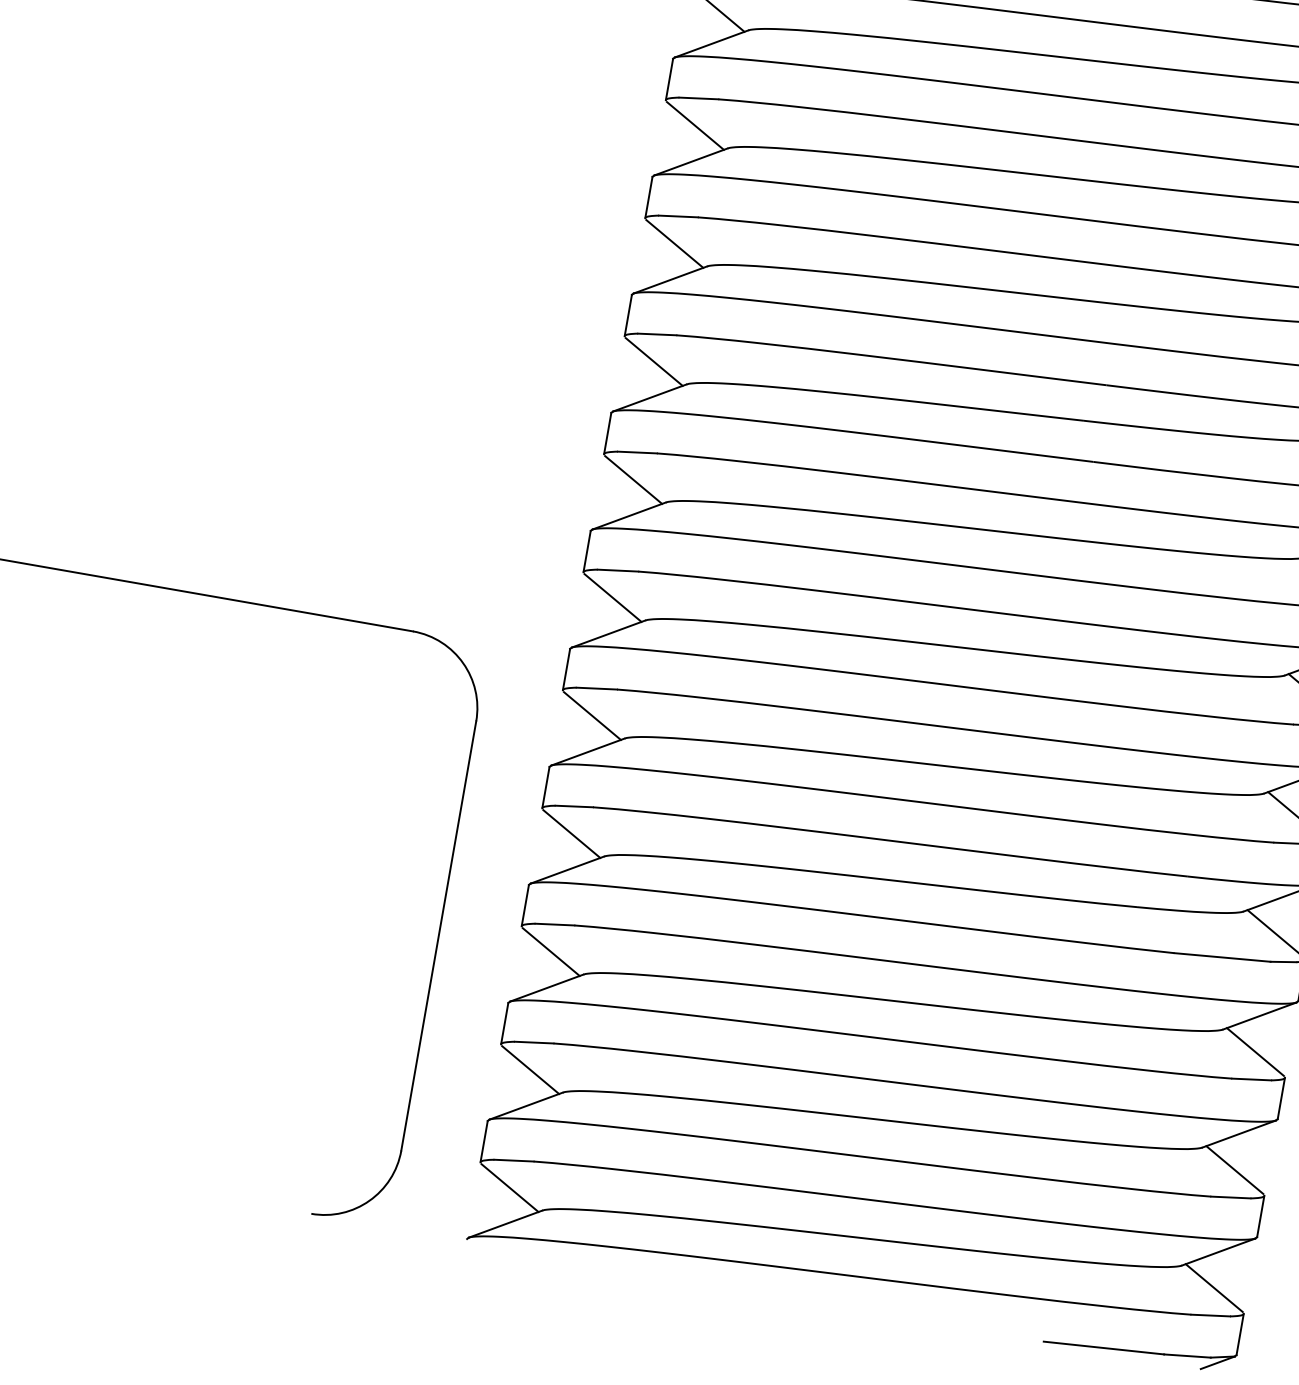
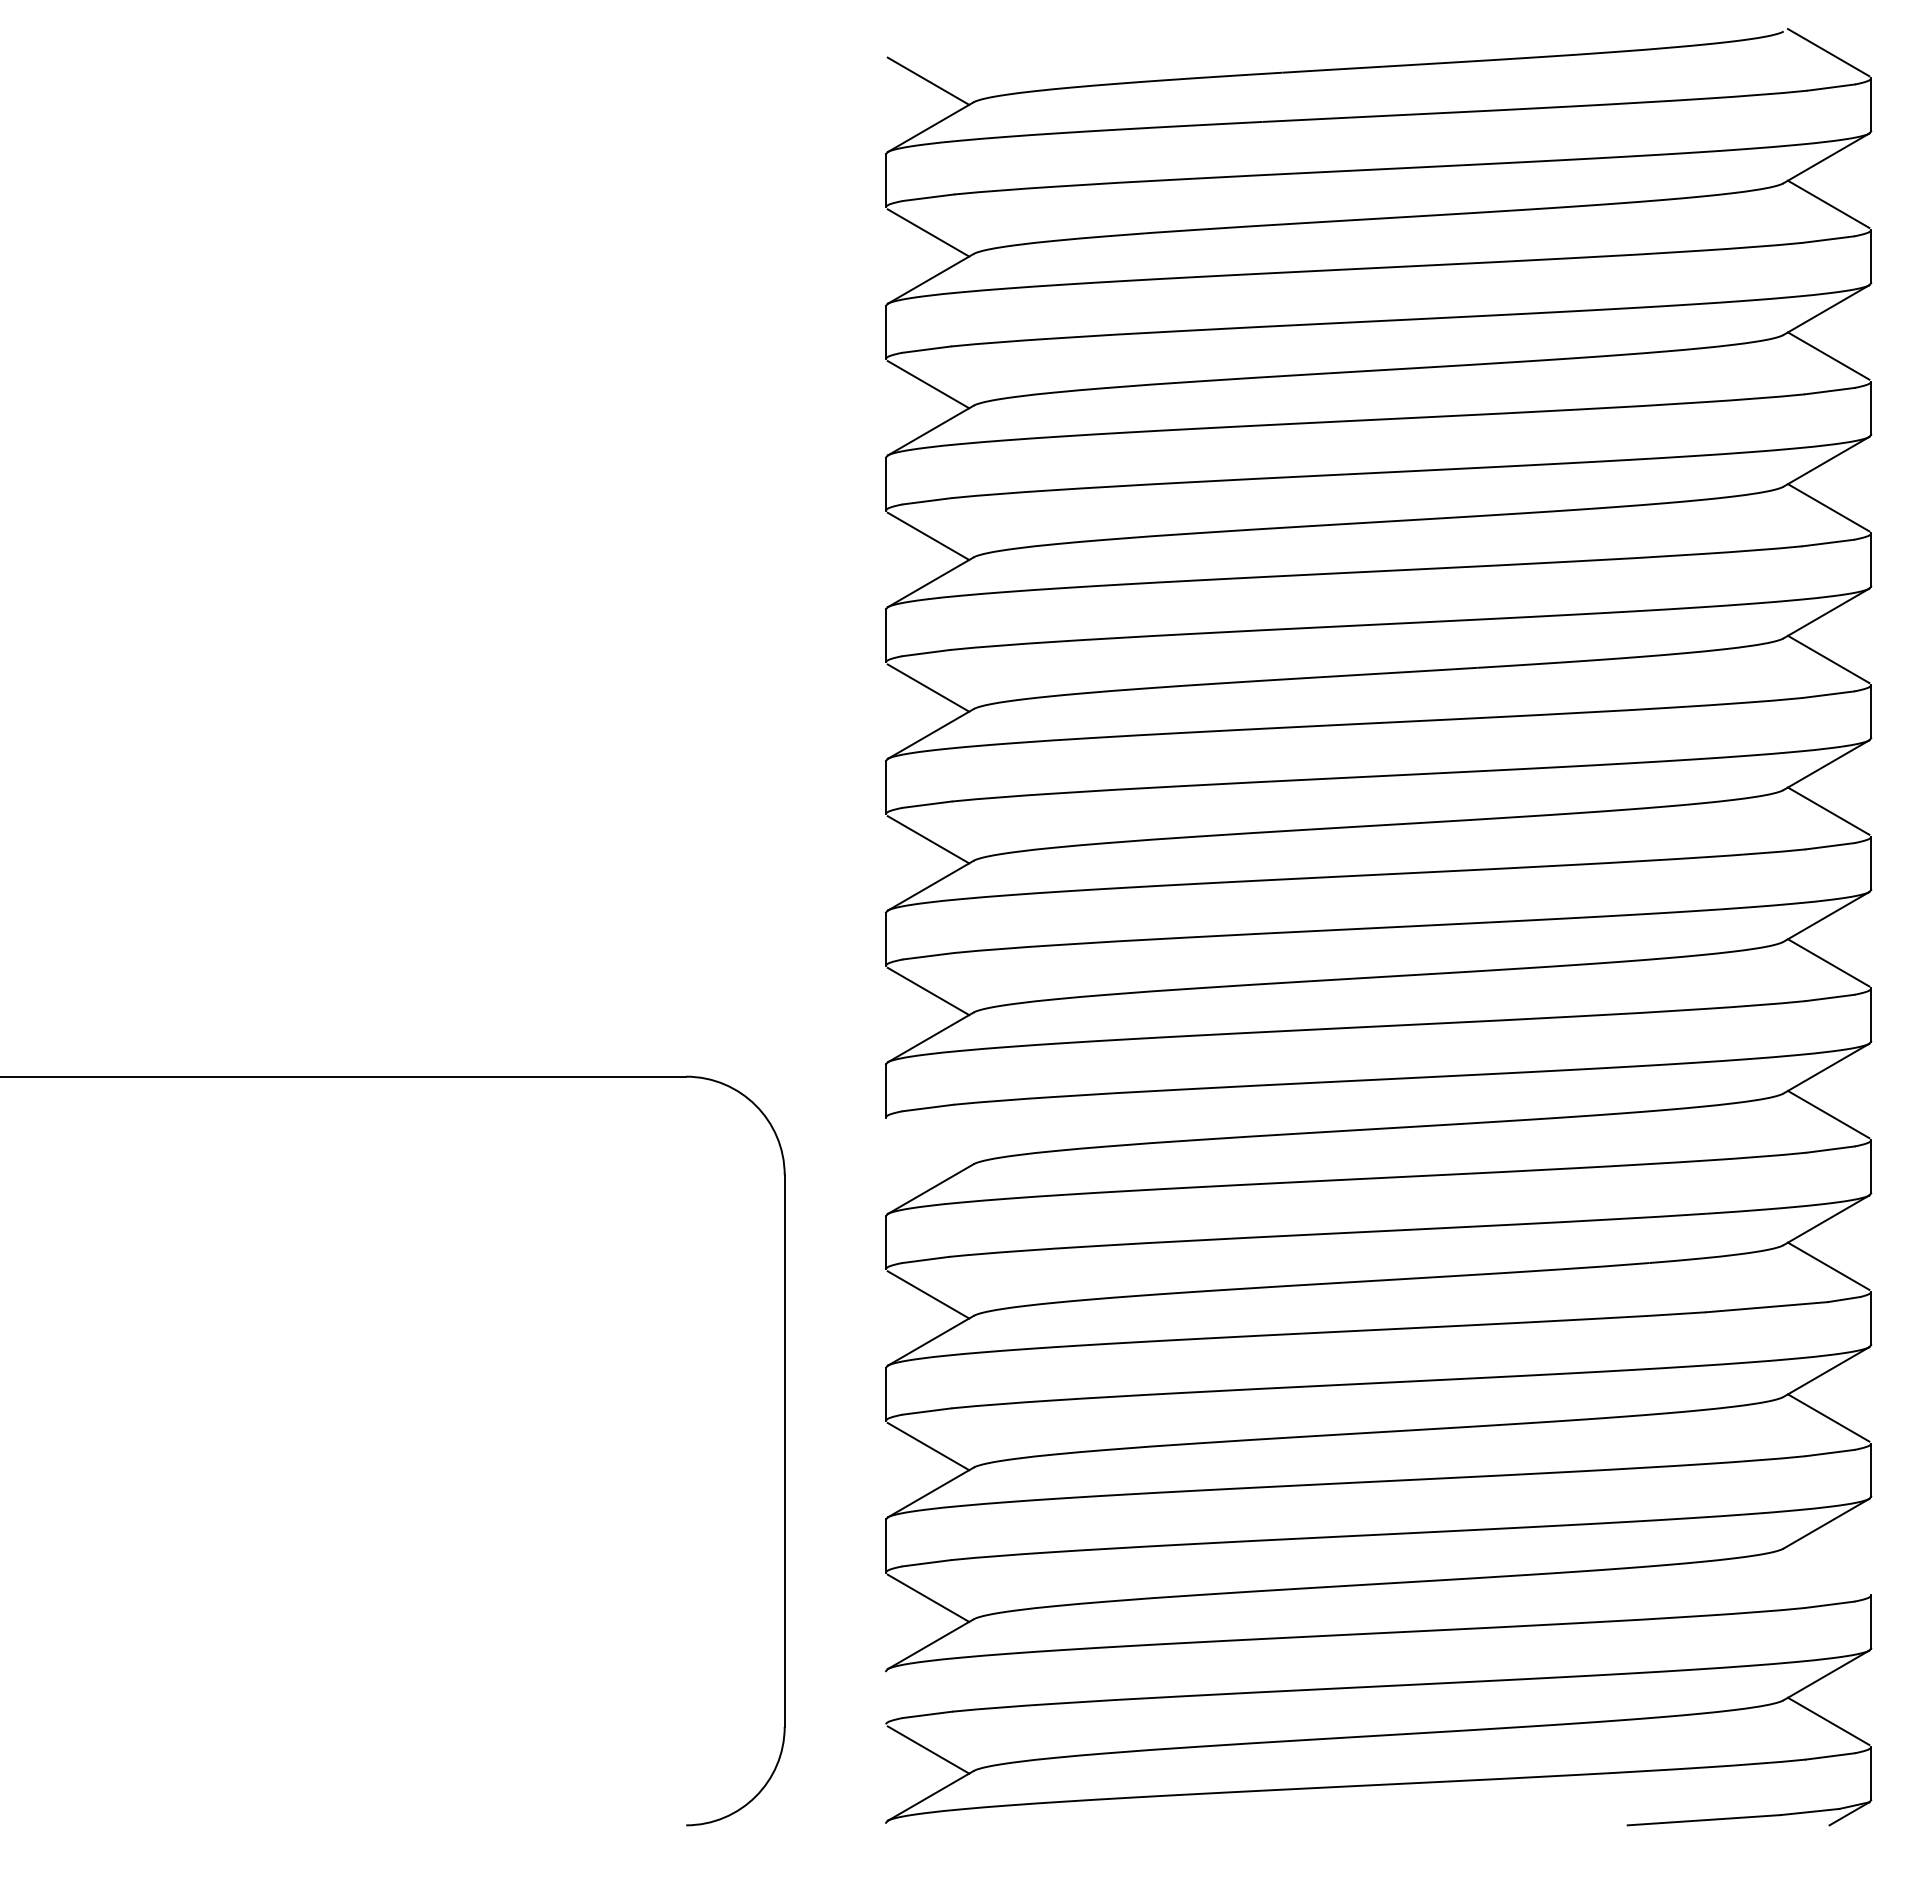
line: (592, 715) -> (928, 1142), removed
line: (484, 1141) -> (886, 1697), removed
line: (1234, 1169) -> (1828, 1569), removed

